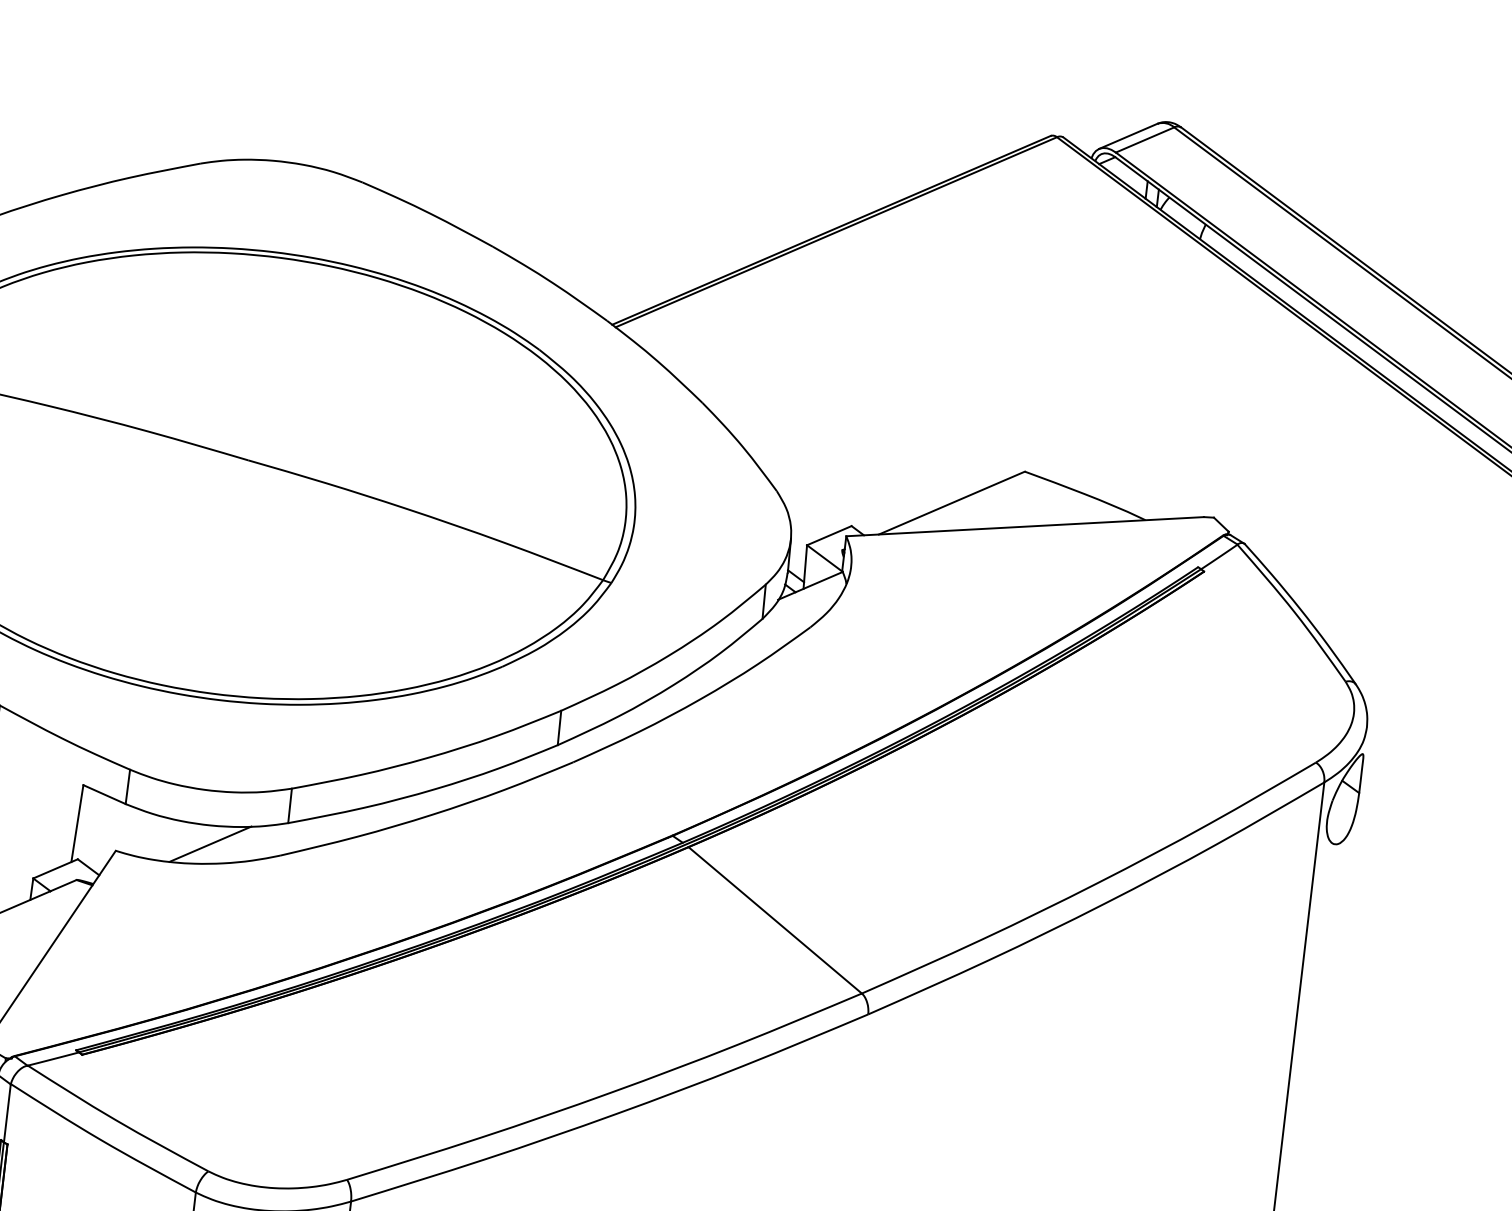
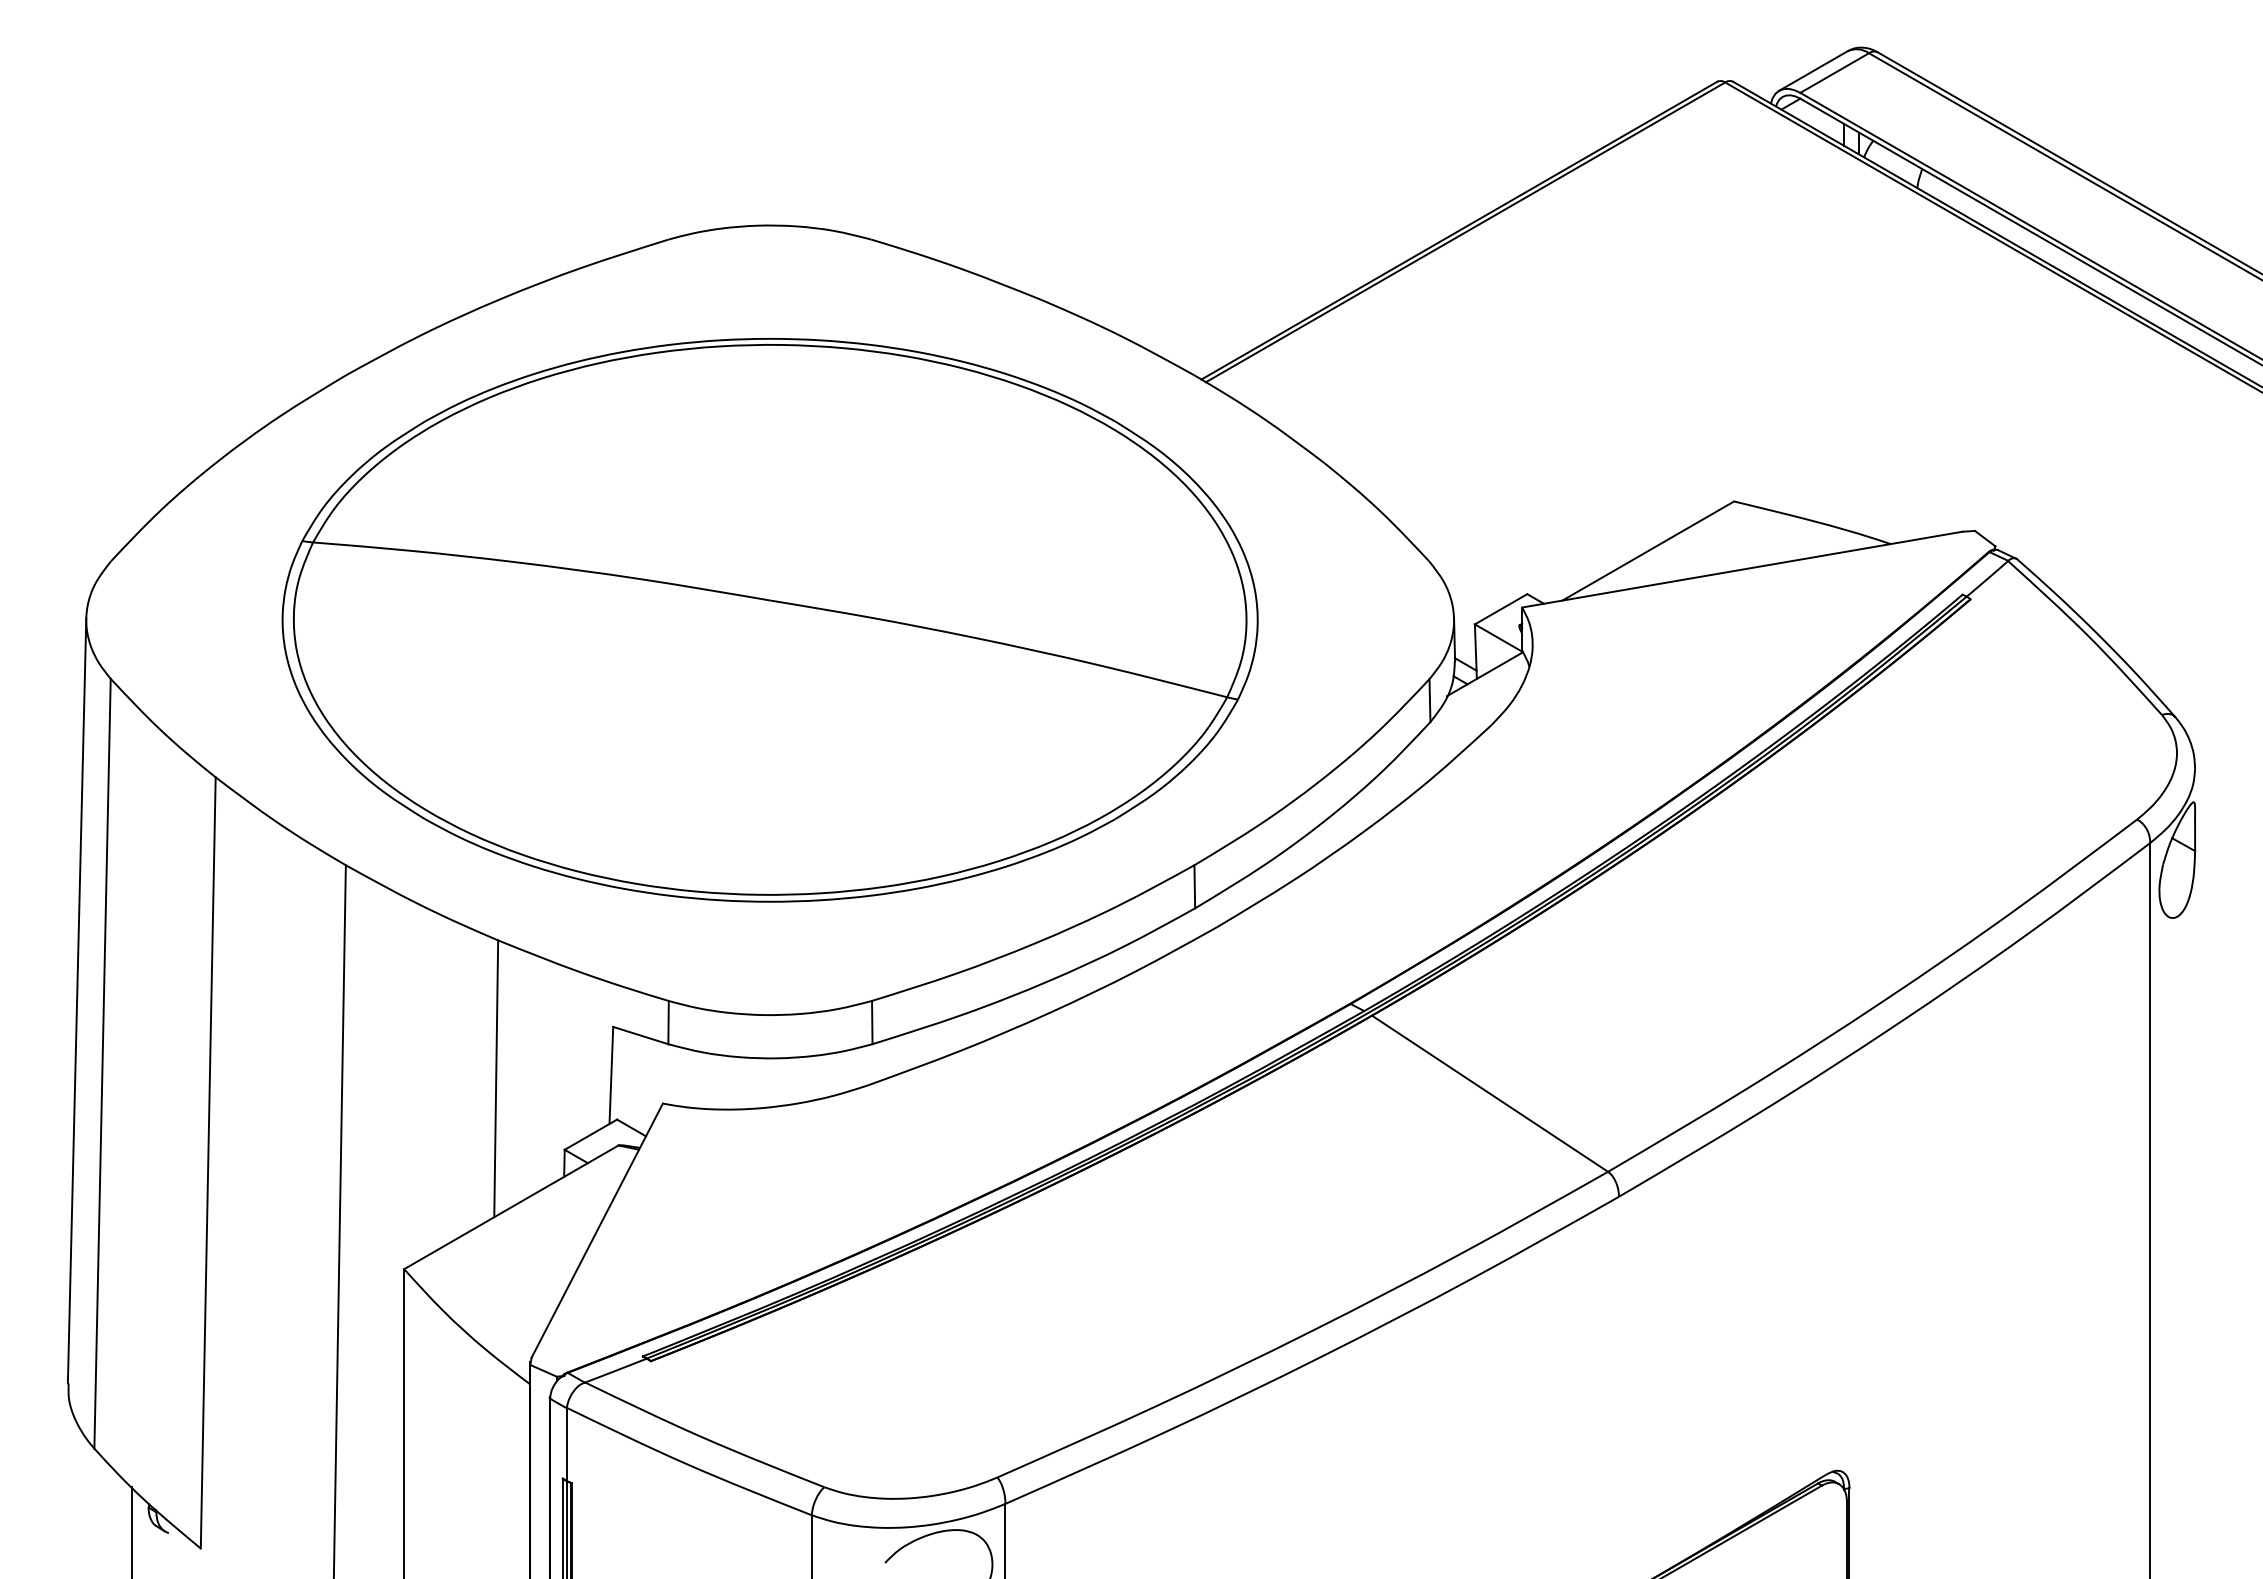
line: (210, 844) -> (779, 1081), removed

